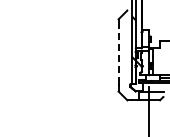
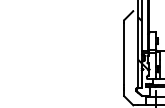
line: (118, 51) -> (123, 54), dashed -> solid

